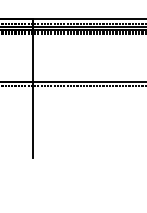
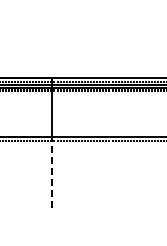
line: (33, 120) -> (52, 172), solid -> dashed

